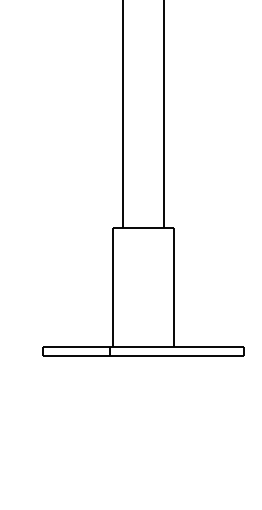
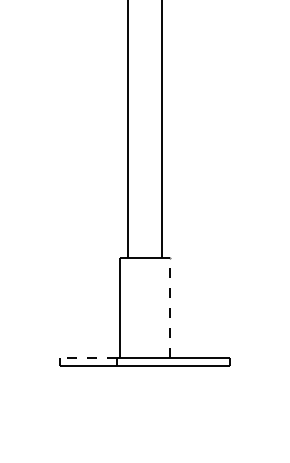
line: (173, 287) -> (170, 308), solid -> dashed
line: (76, 346) -> (88, 358), solid -> dashed

